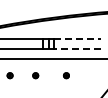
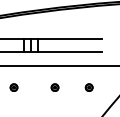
line: (77, 38) -> (69, 38), dashed -> solid
line: (77, 49) -> (69, 52), dashed -> solid
part: (91, 75) -> (88, 87), added

